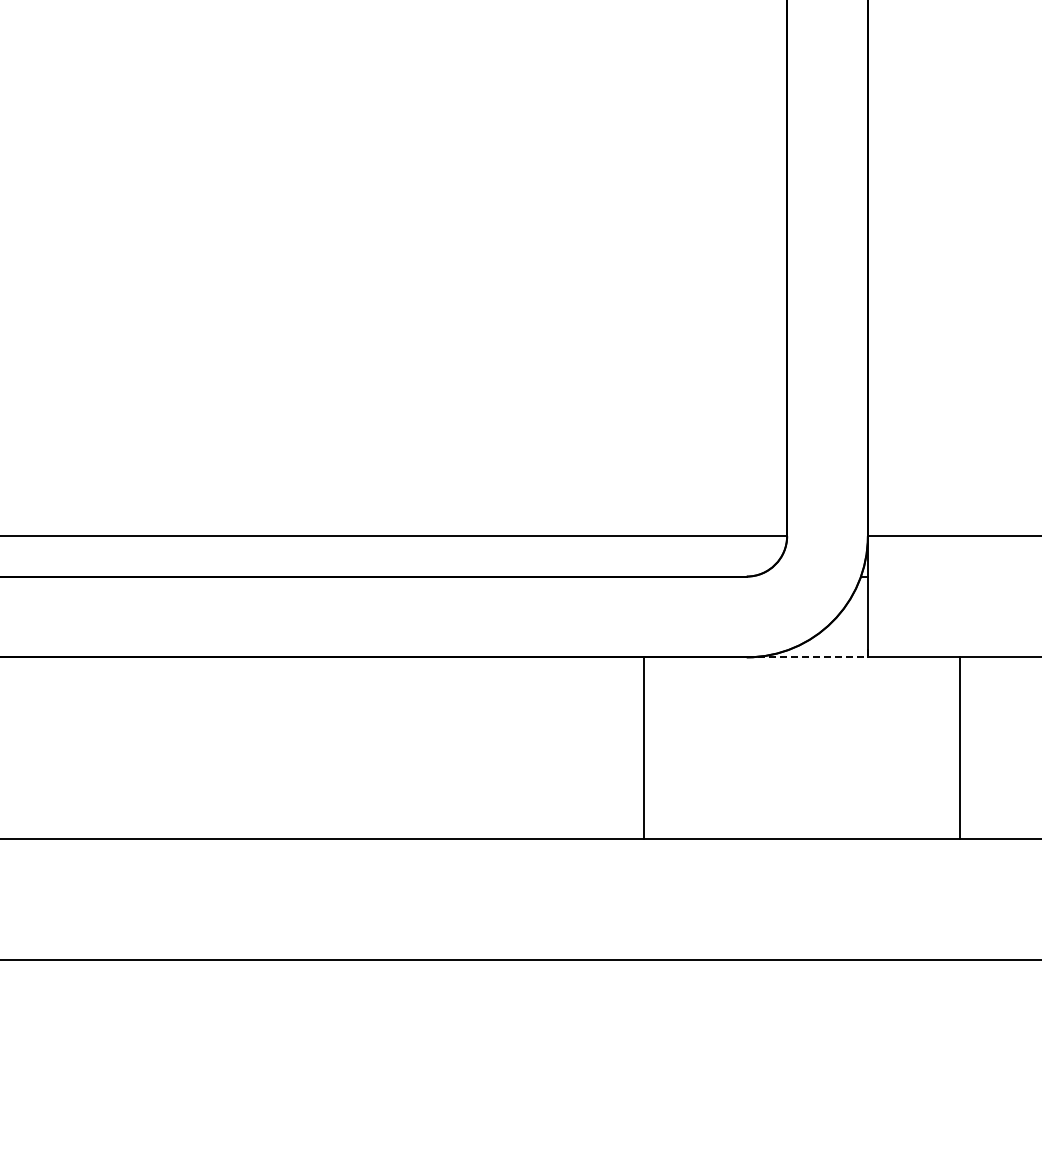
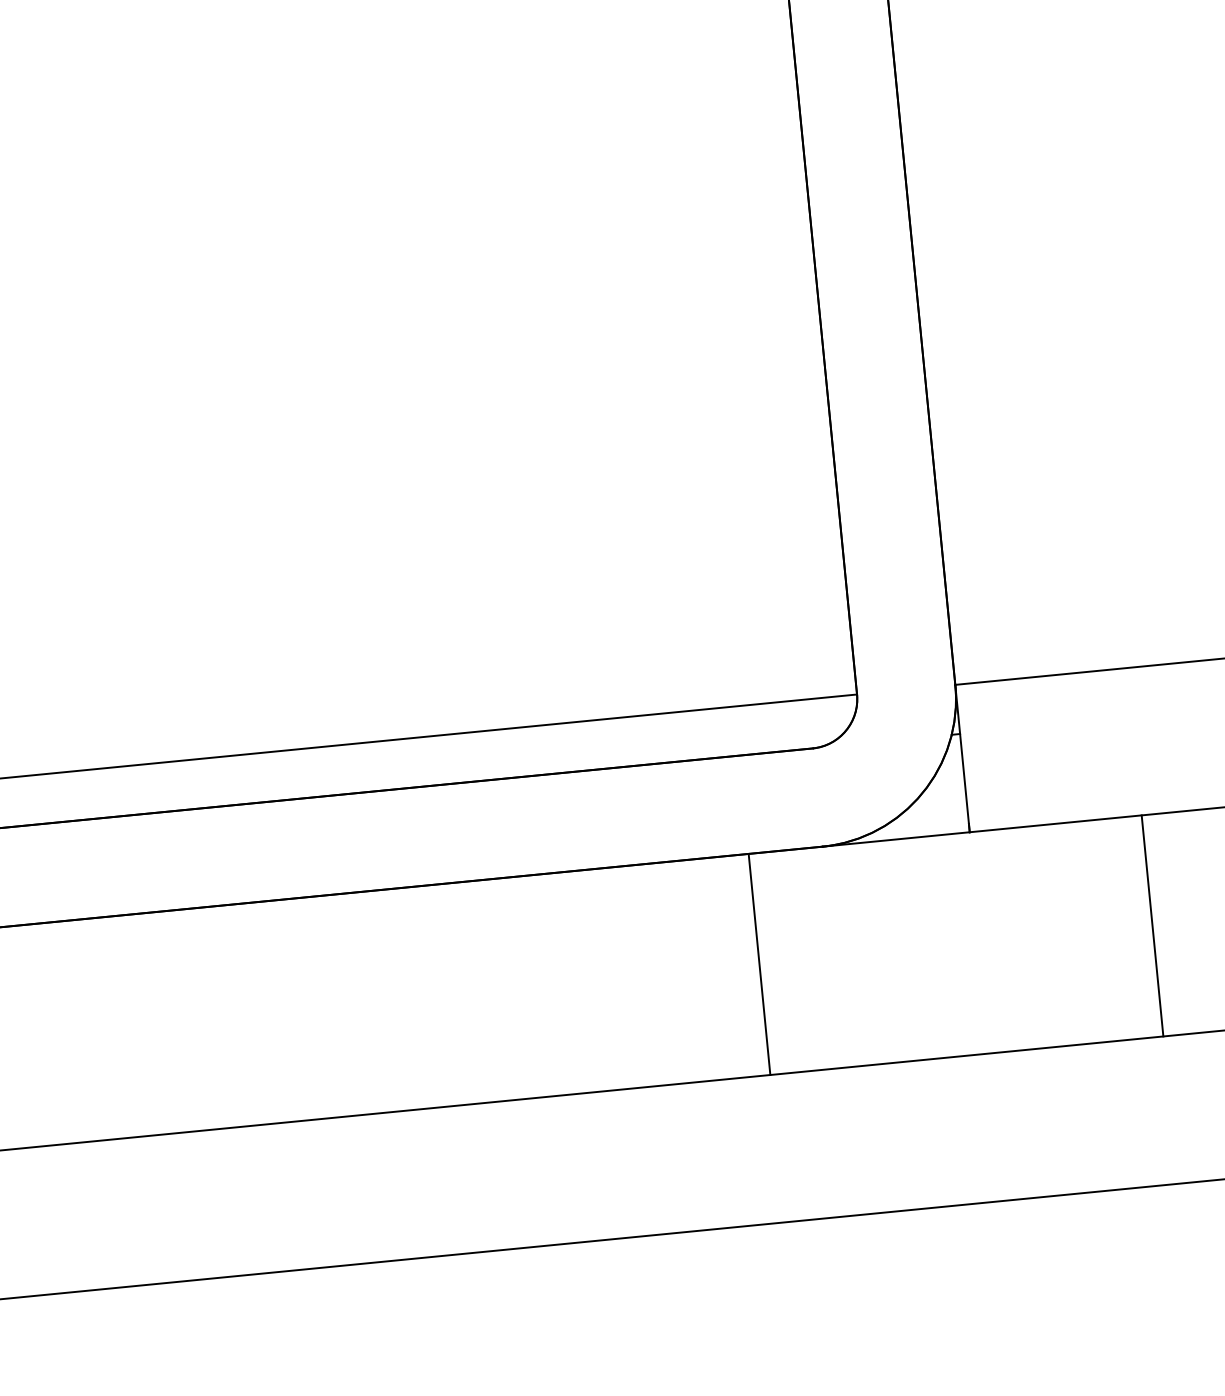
line: (807, 657) -> (896, 839), dashed -> solid
line: (644, 748) -> (759, 964), moved
line: (960, 748) -> (1152, 926), moved

